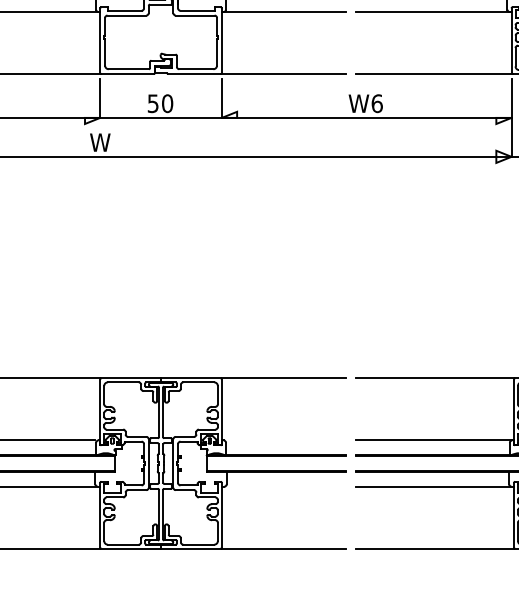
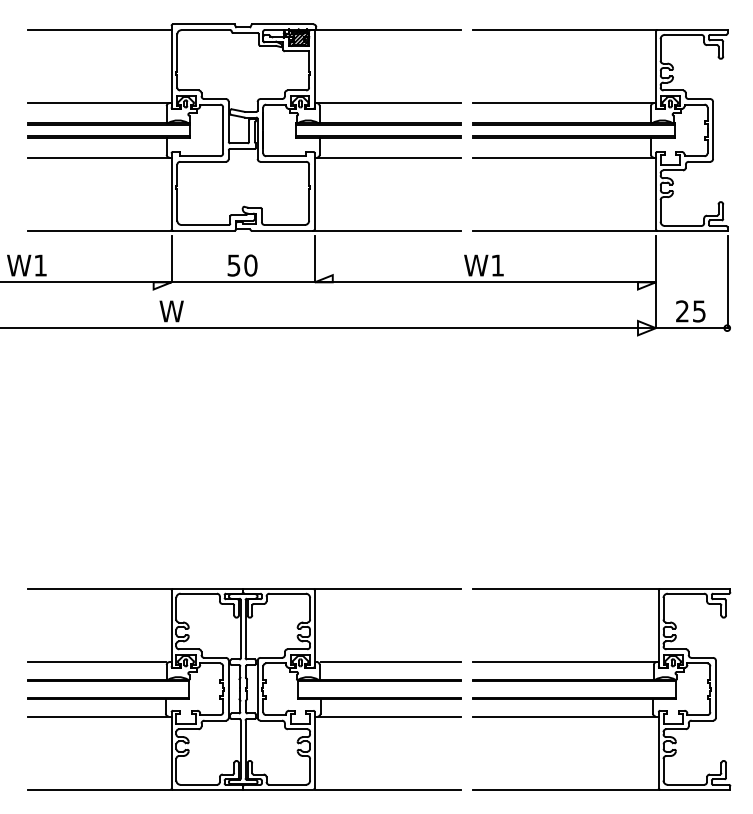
text: (377, 103) -> (497, 265), W6 -> W1
line: (286, 440) -> (390, 662), added
line: (286, 486) -> (390, 716), added

